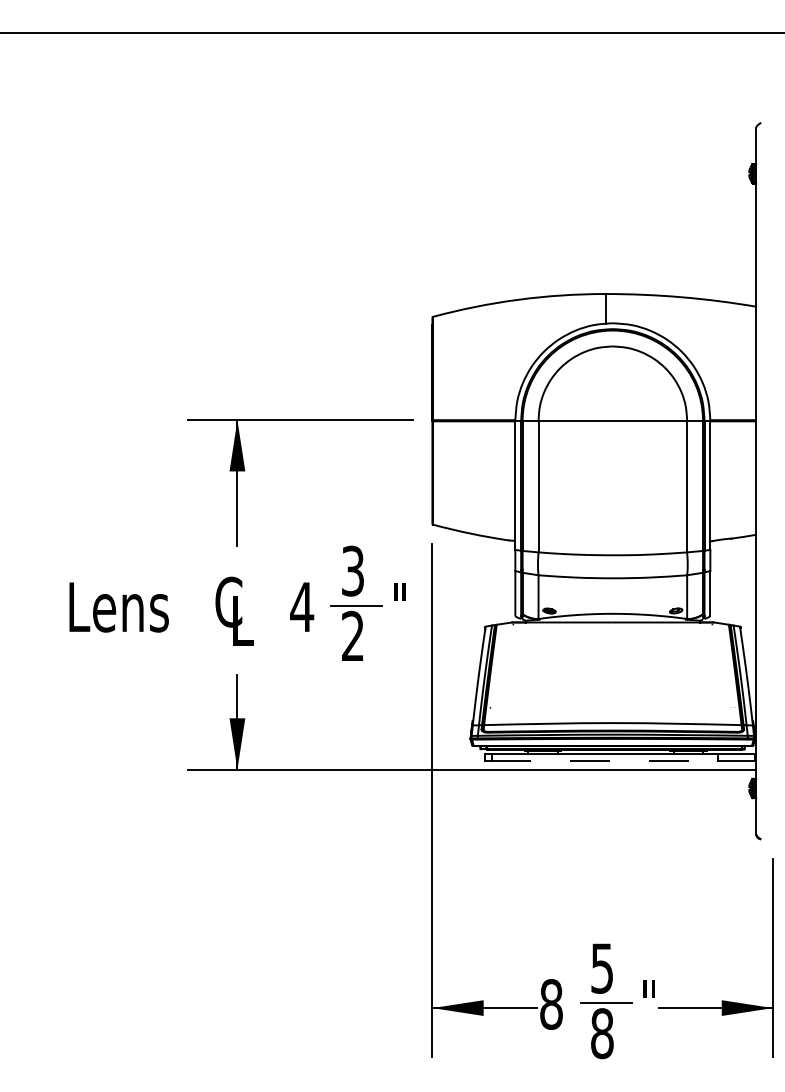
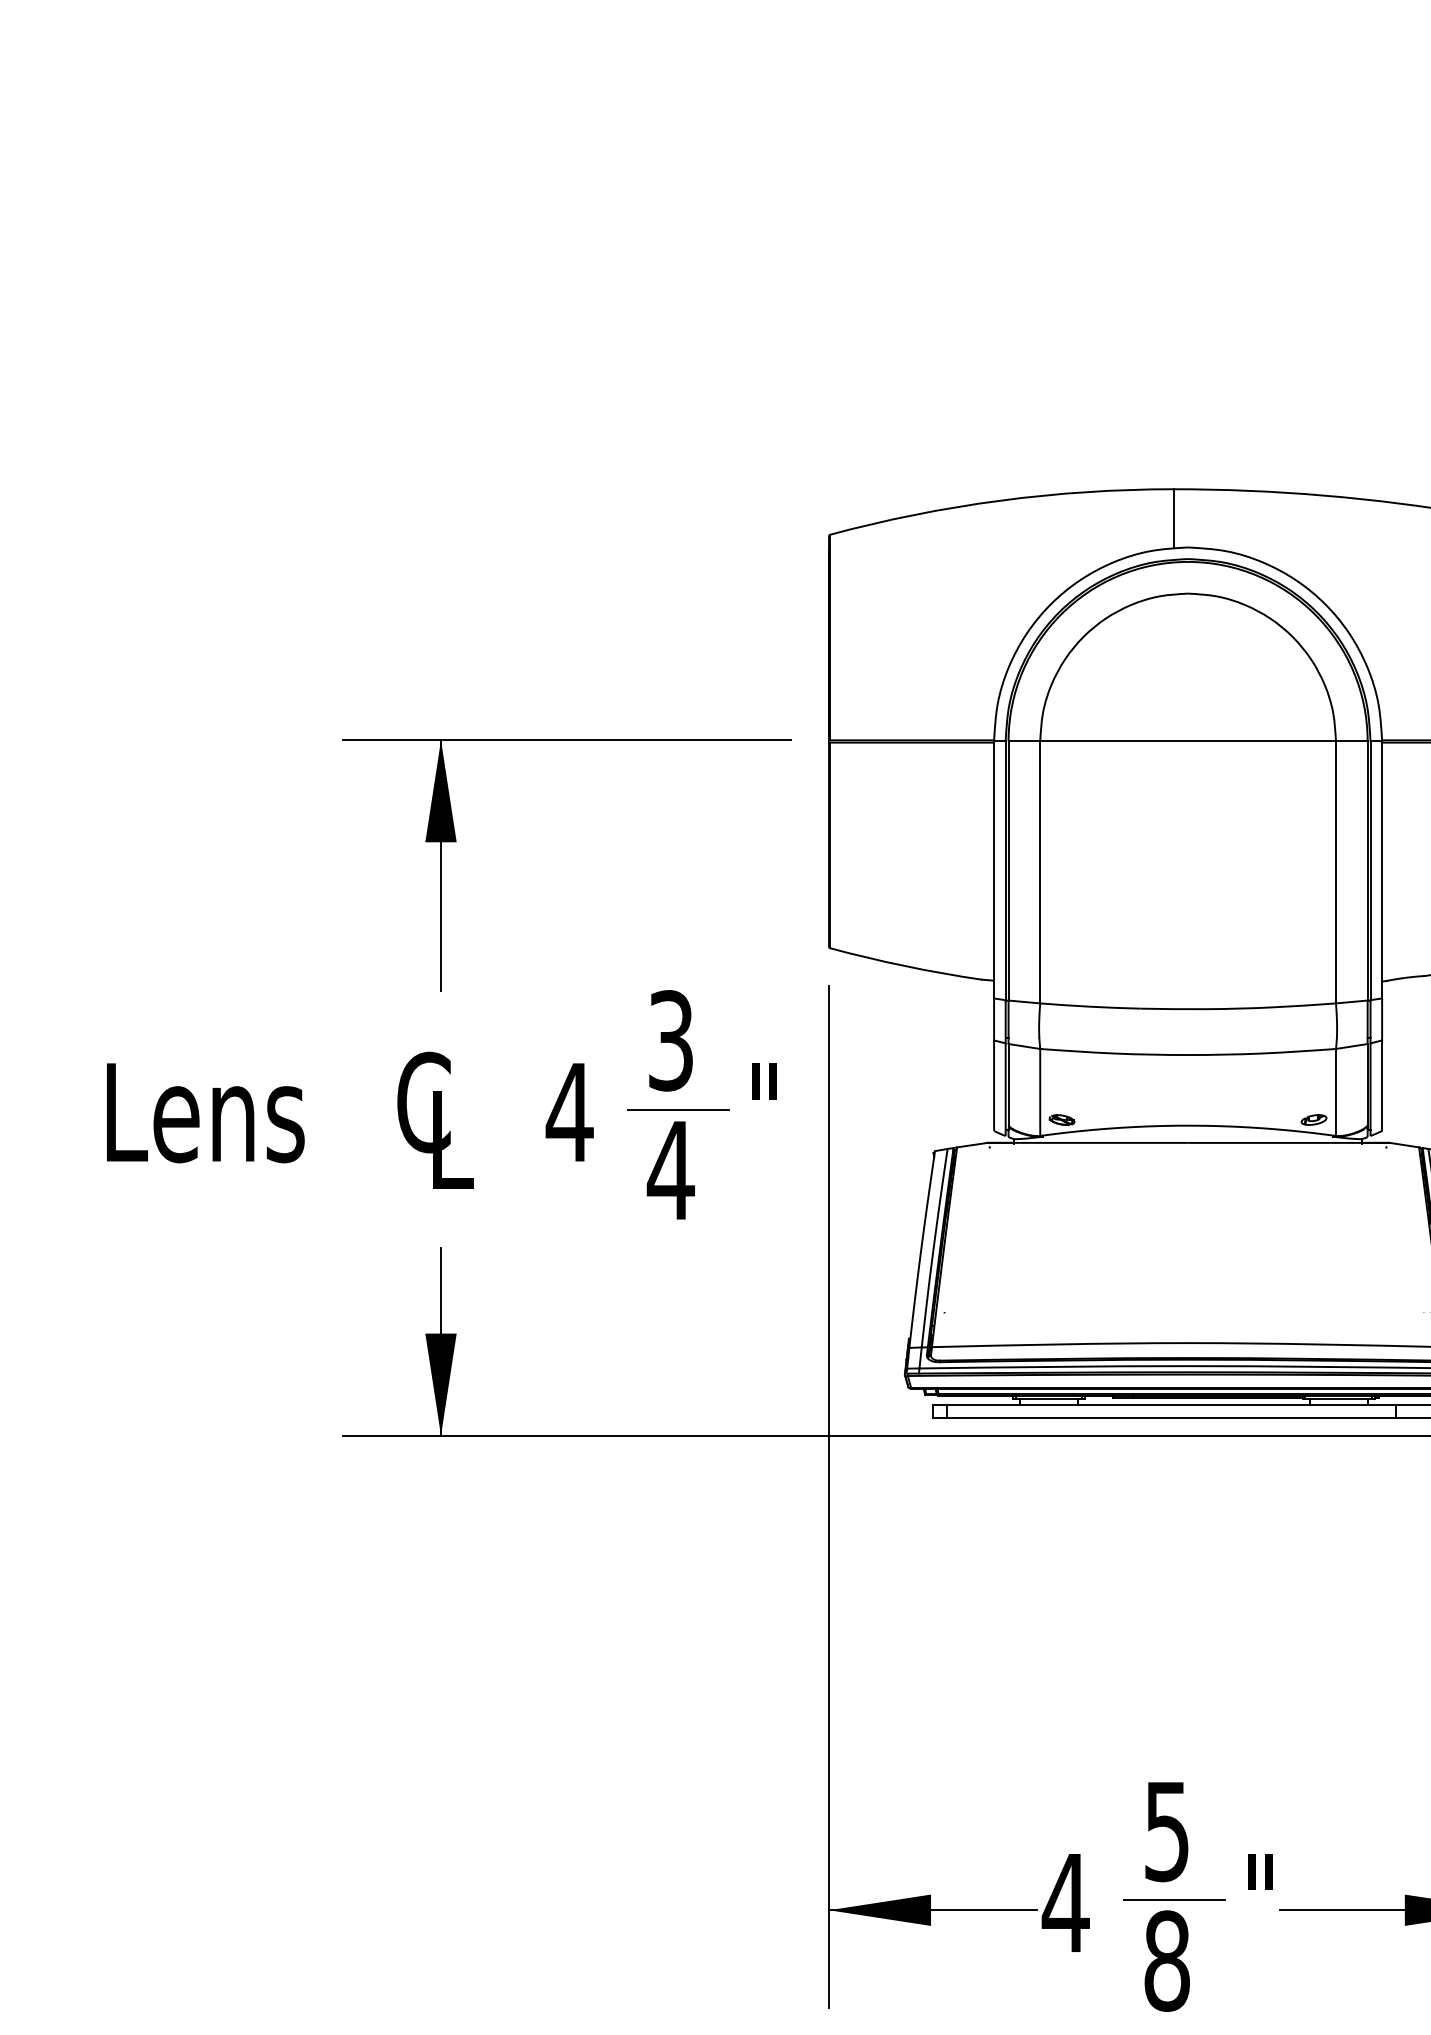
text: (352, 635) -> (670, 1168), 2 -> 4
line: (605, 760) -> (1173, 1417), dashed -> solid
text: (551, 1004) -> (1066, 1903), 8 -> 4

